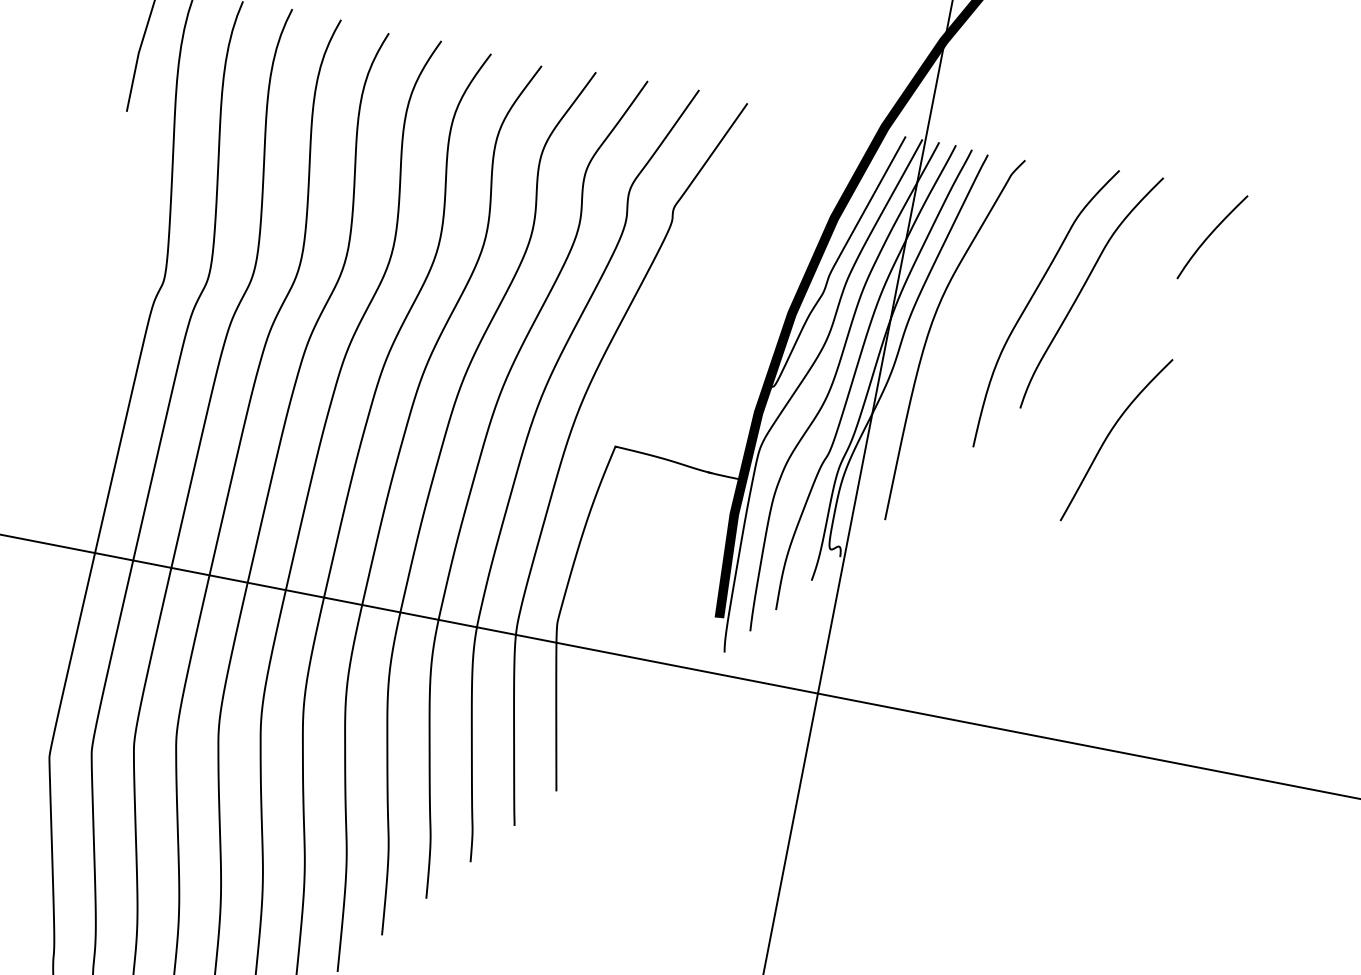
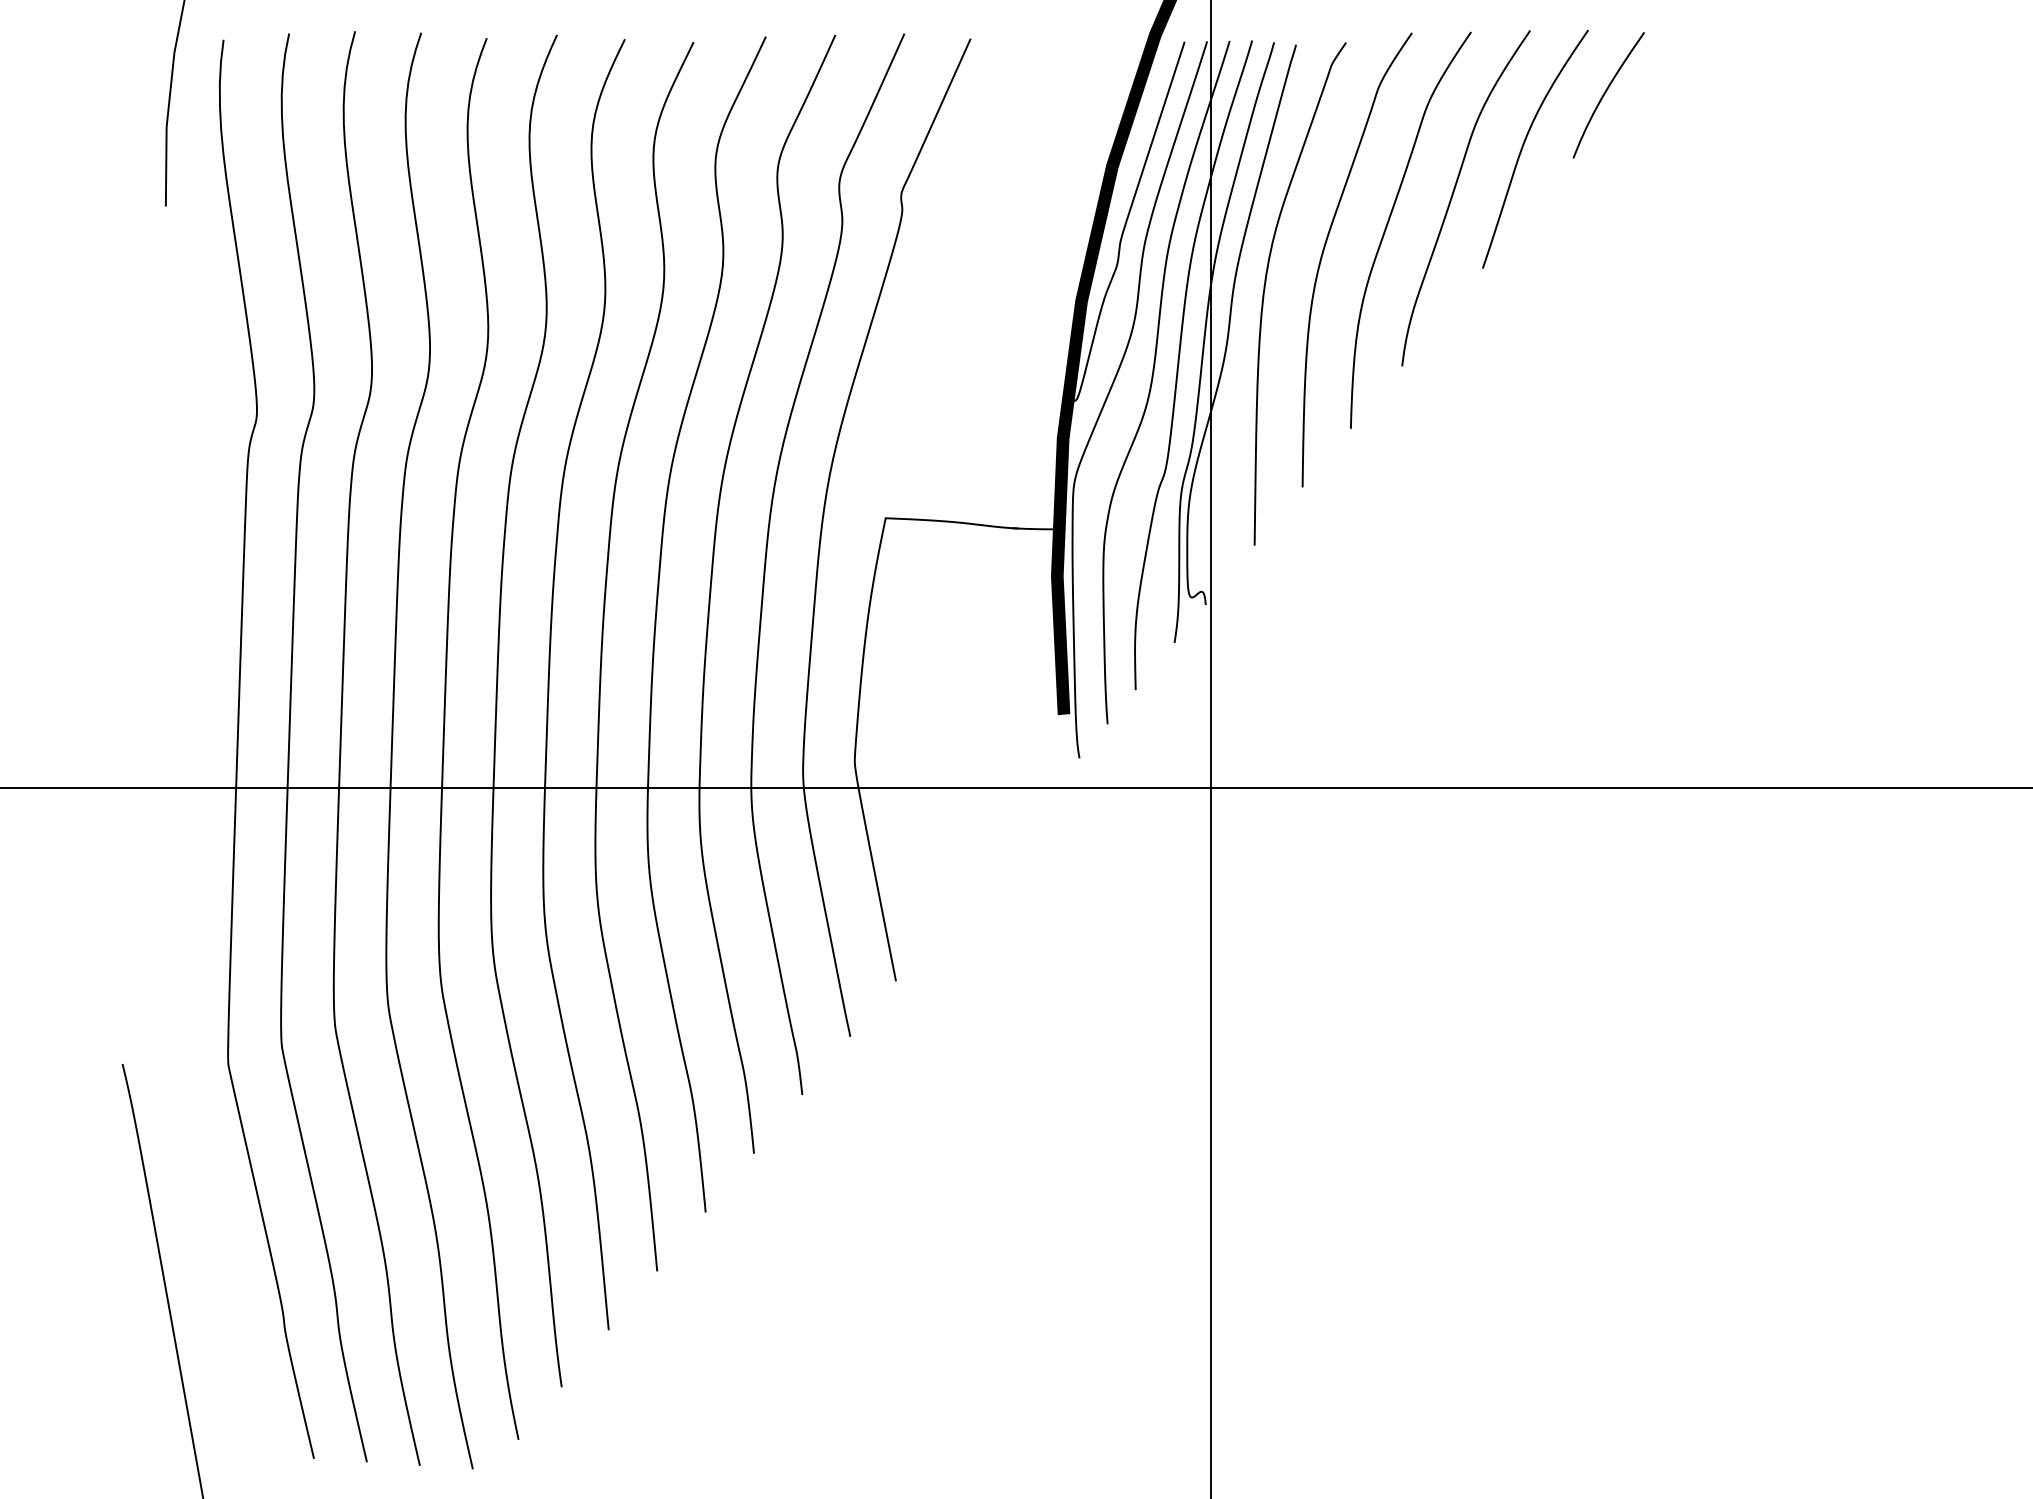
curve: (979, 312) -> (1324, 251), added
curve: (1109, 435) -> (1524, 145), moved

